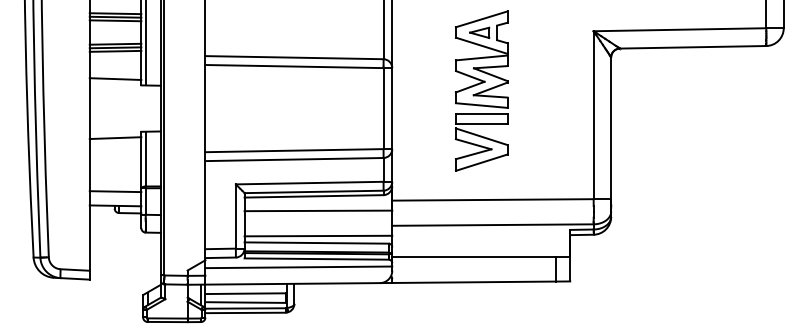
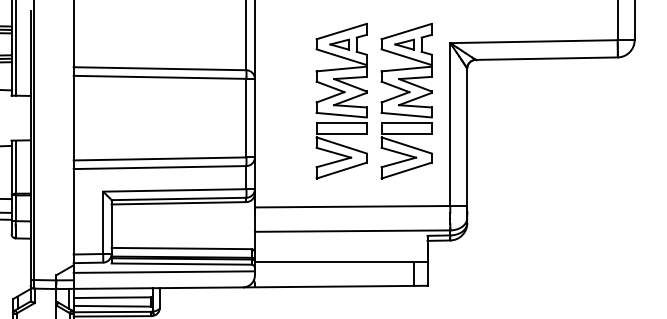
part: (548, 90) -> (406, 100), added
line: (318, 210) -> (183, 216), removed
line: (318, 235) -> (183, 241), removed

